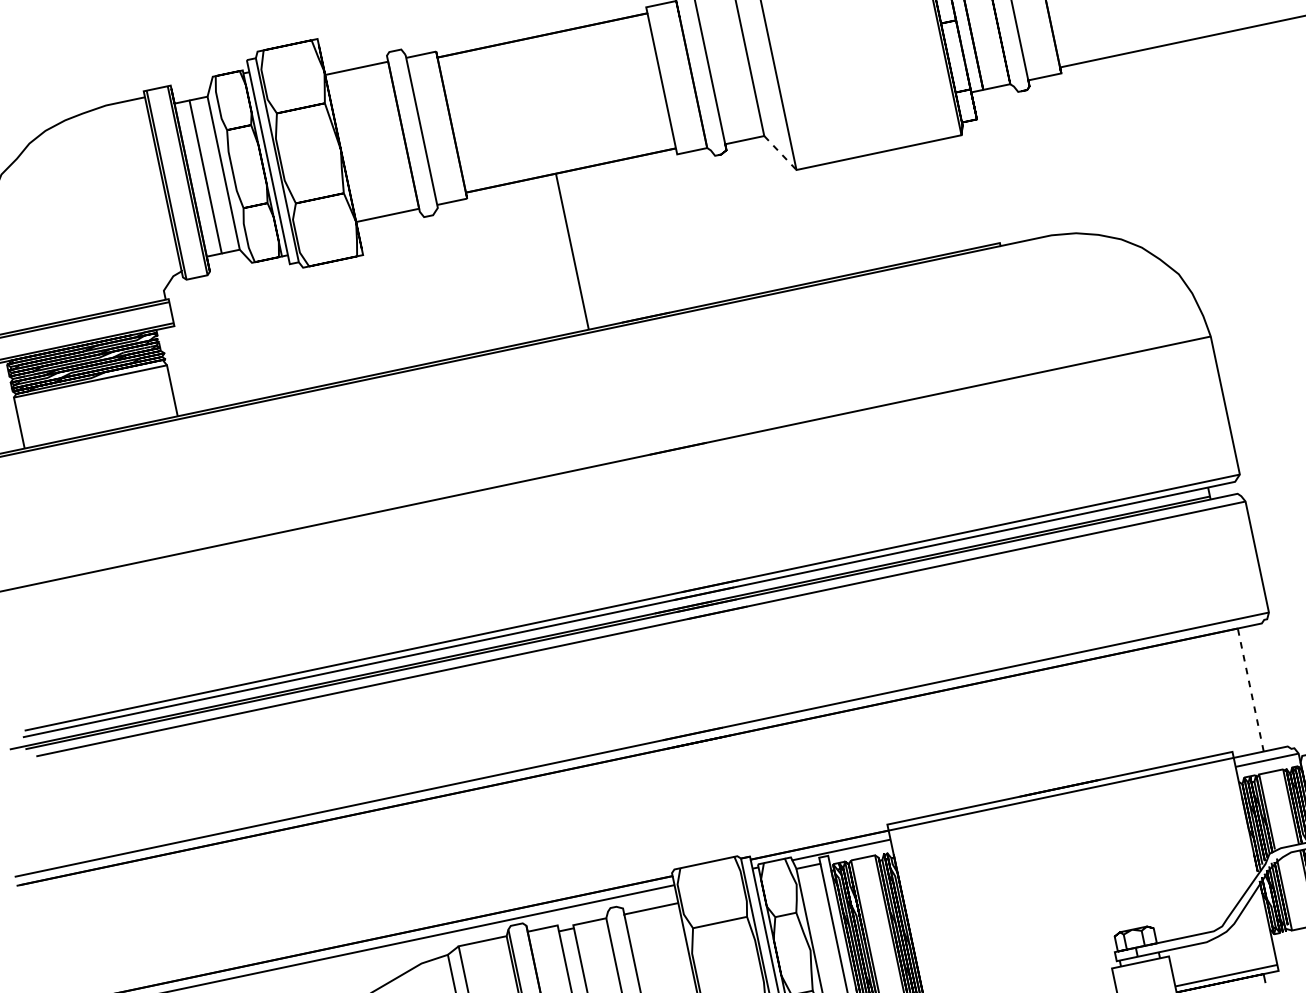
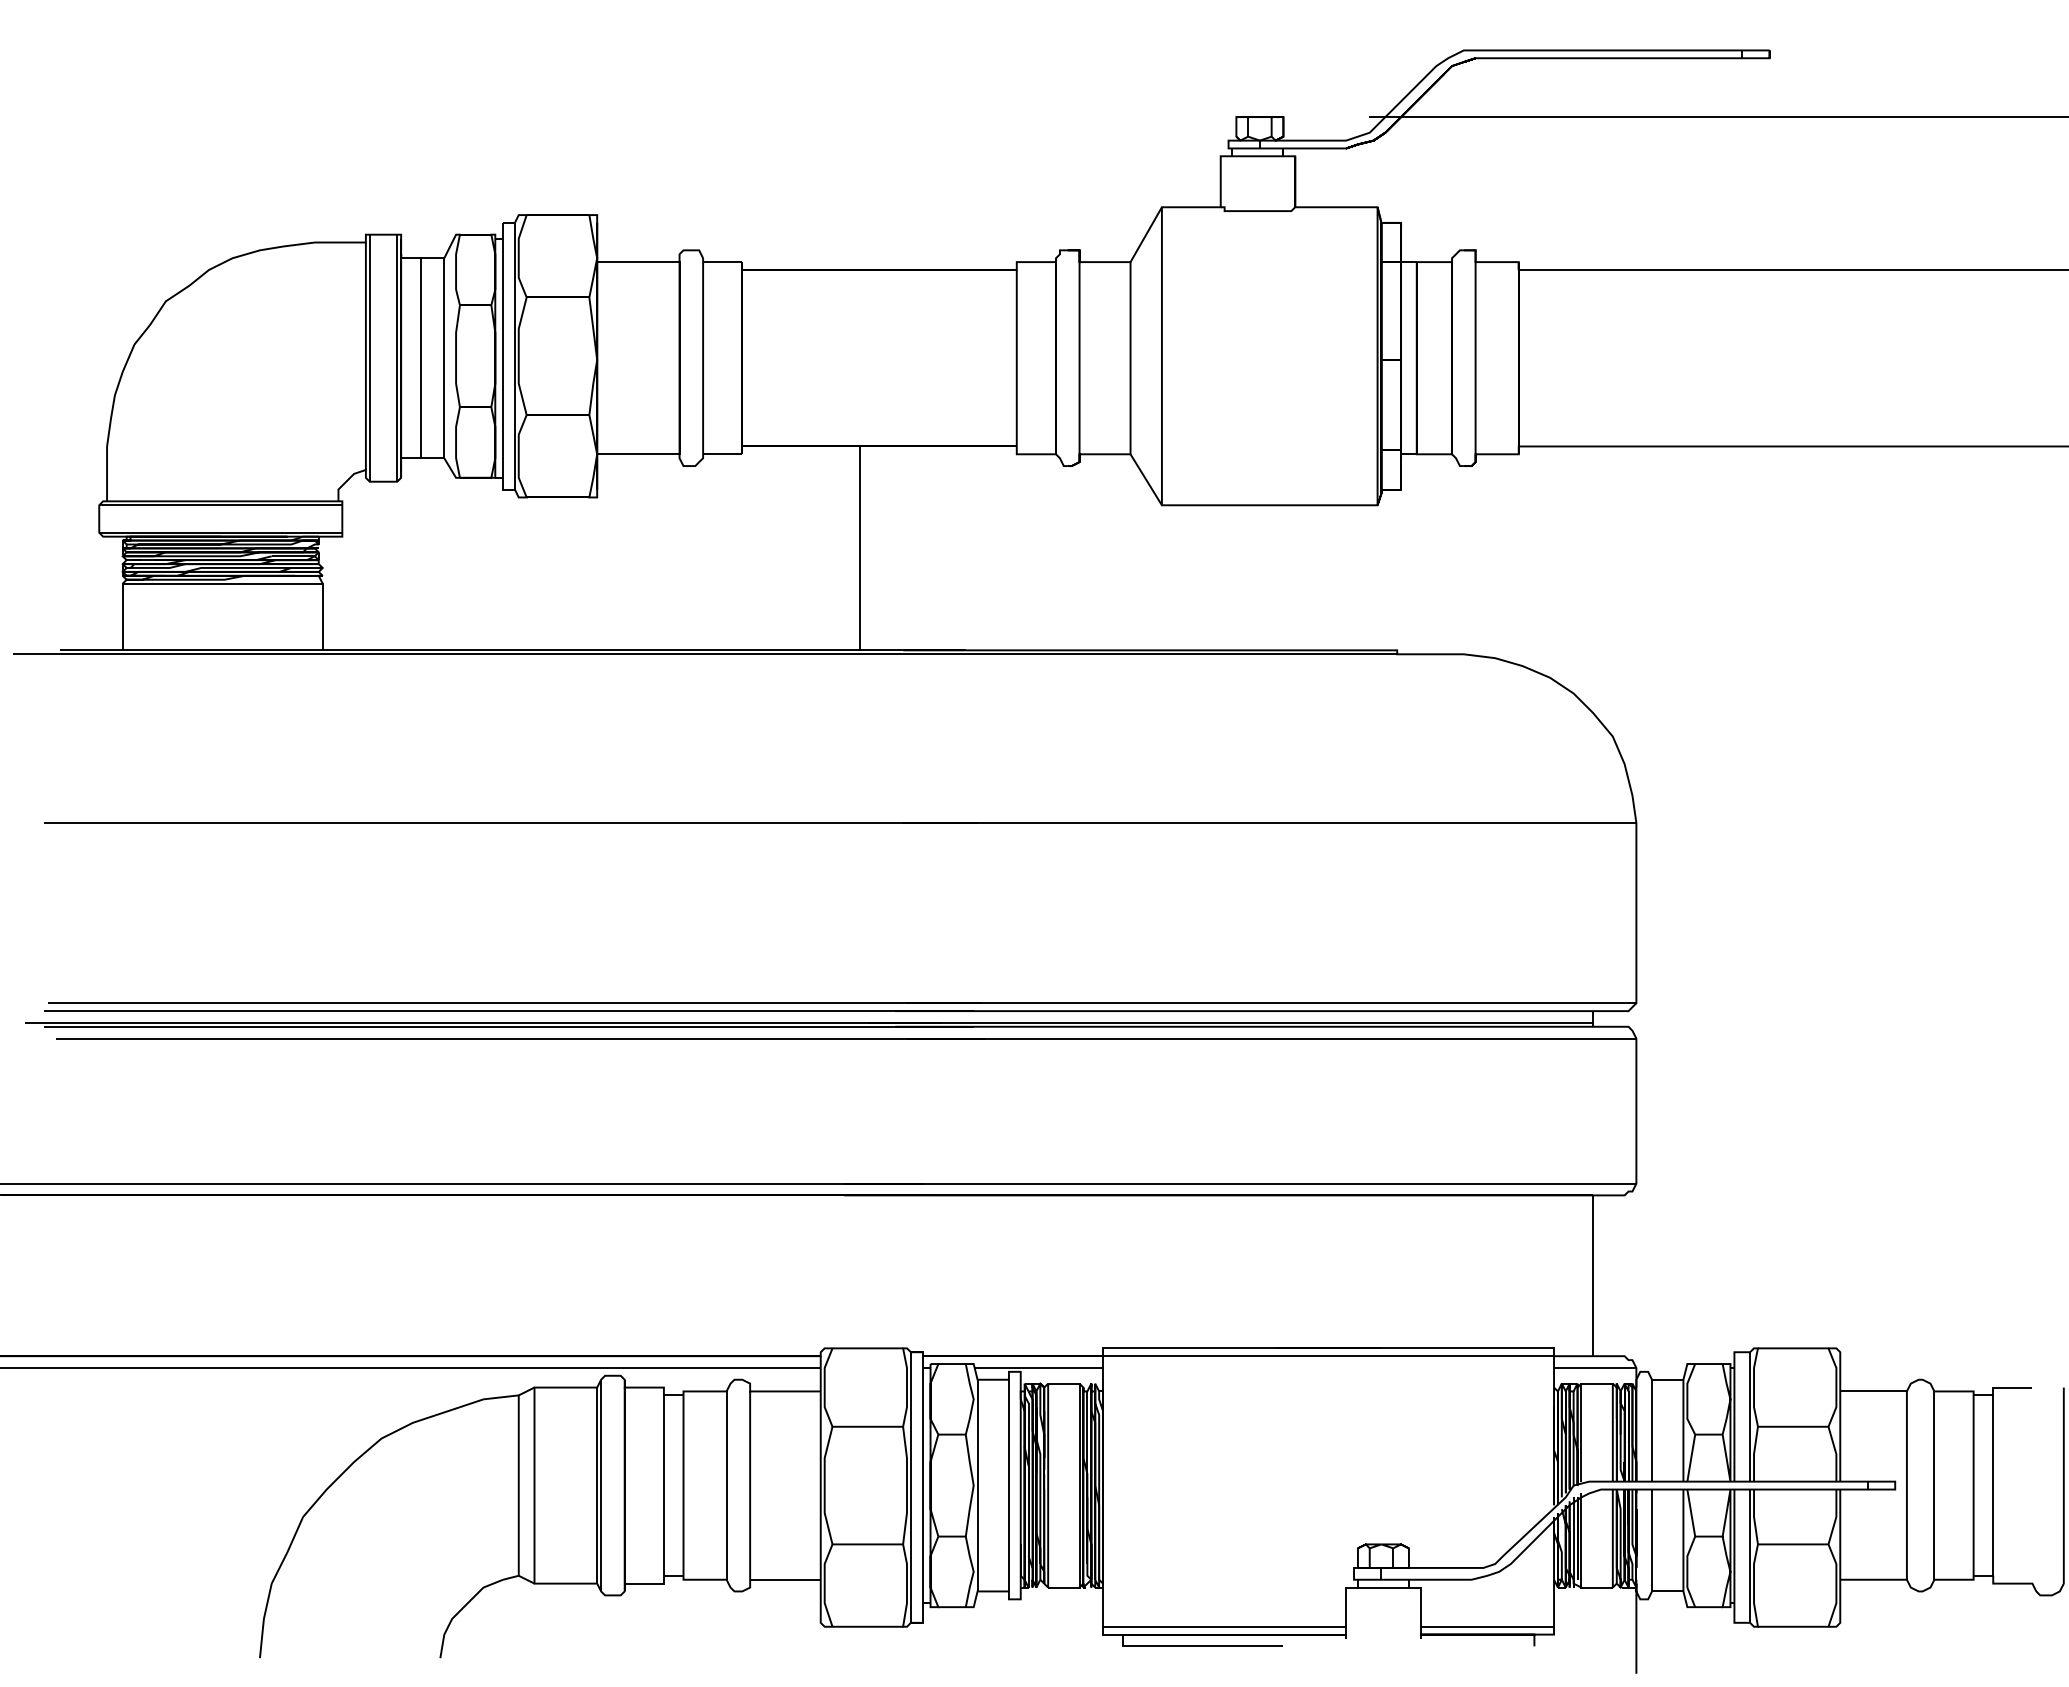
line: (780, 152) -> (1146, 479), dashed -> solid
line: (1250, 689) -> (1593, 1275), dashed -> solid

